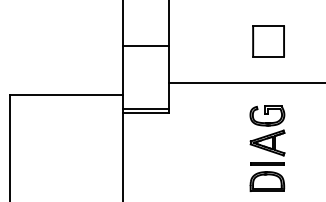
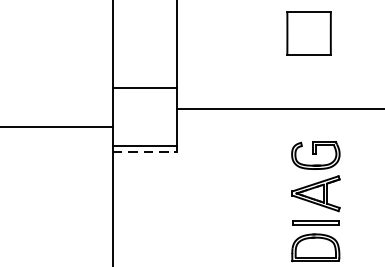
part: (268, 41) -> (308, 34), moved
line: (145, 45) -> (144, 87), moved
line: (145, 113) -> (144, 152), solid -> dashed

